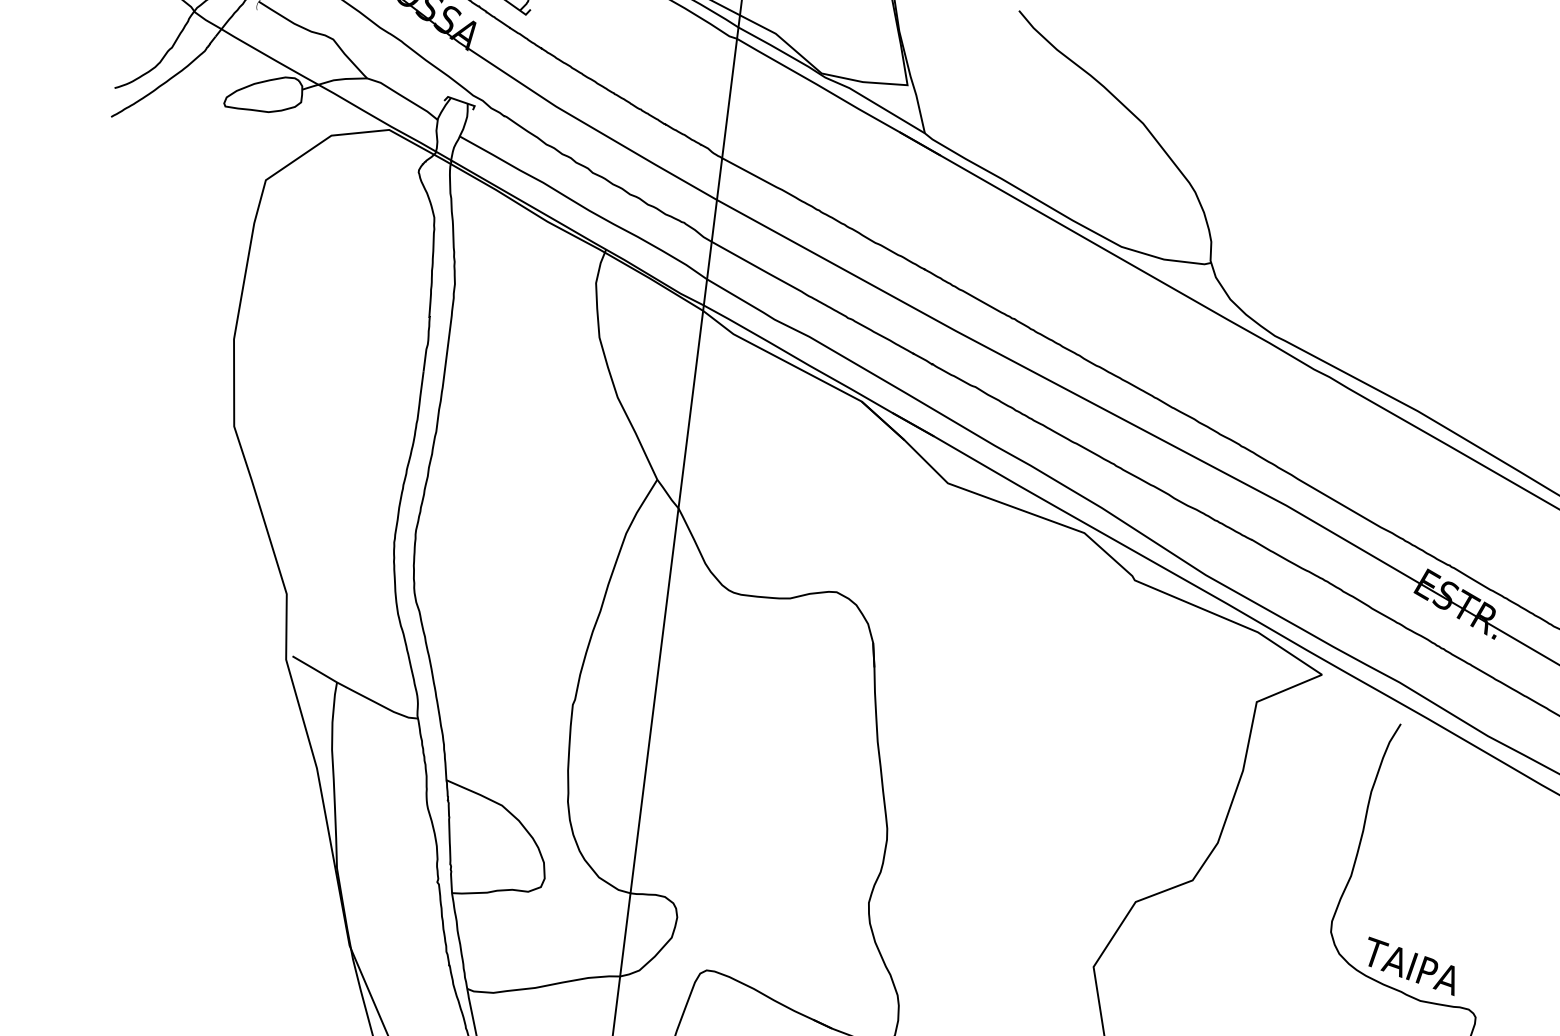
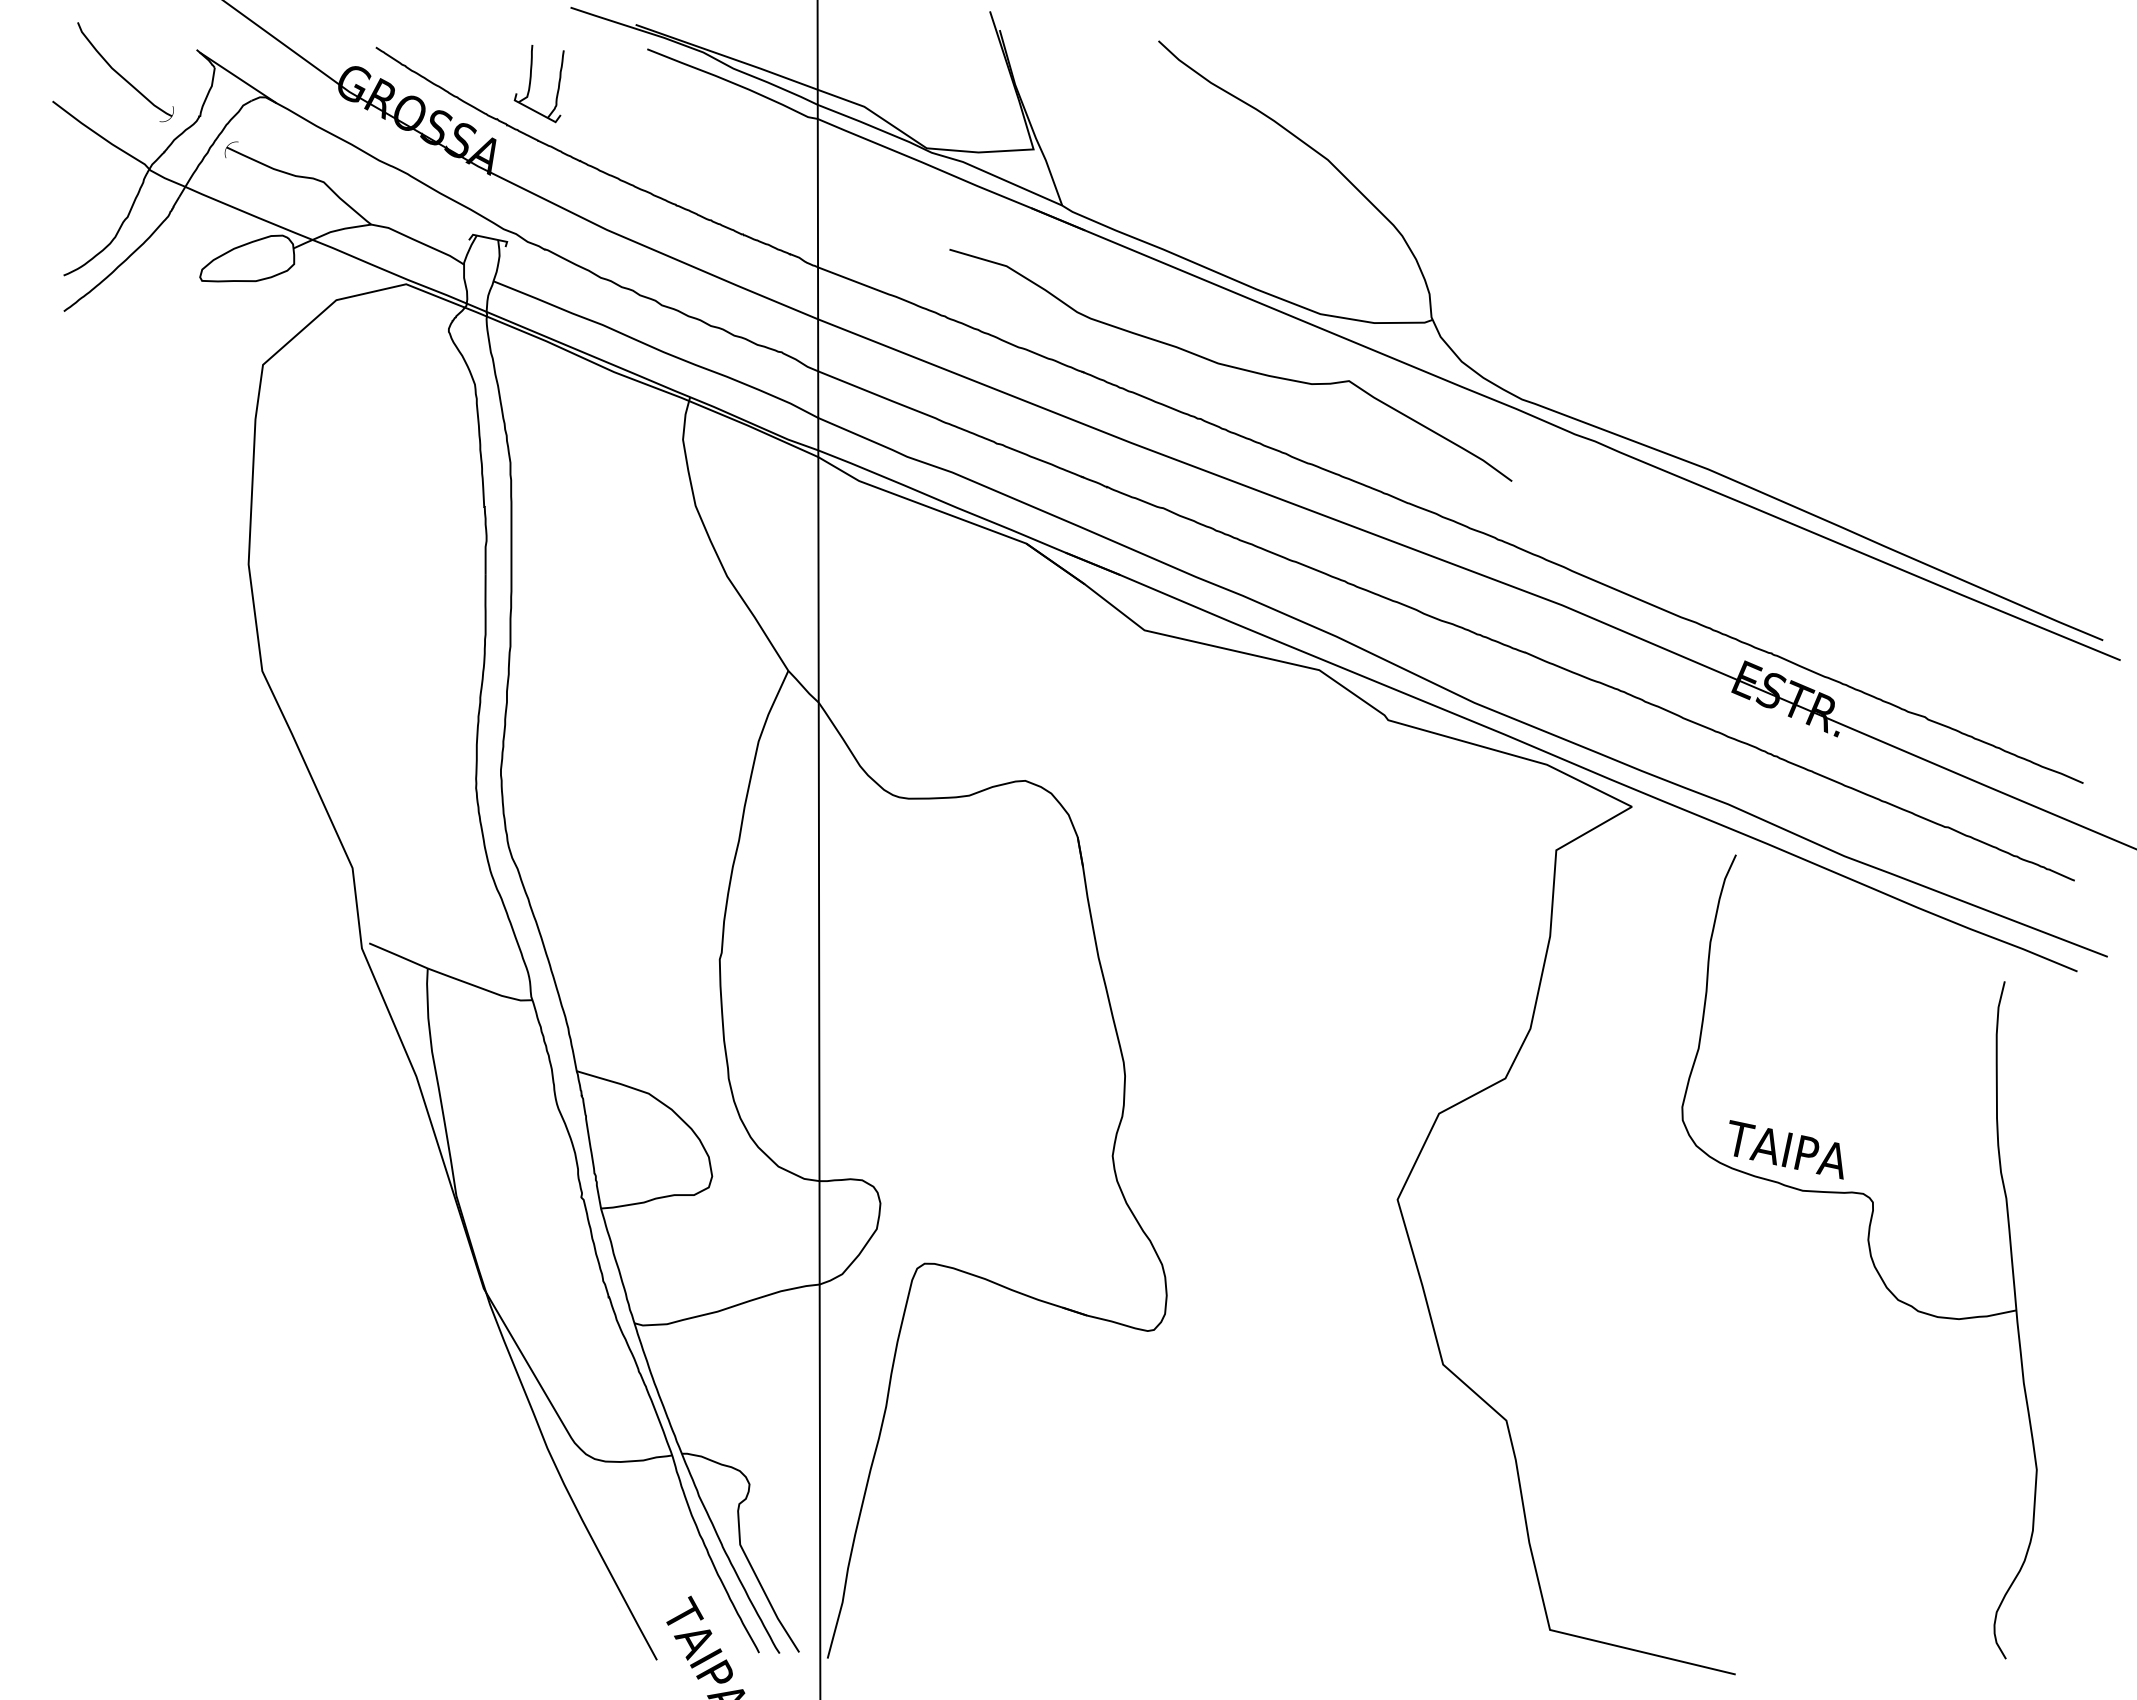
curve: (1043, 279) -> (1230, 365), added

